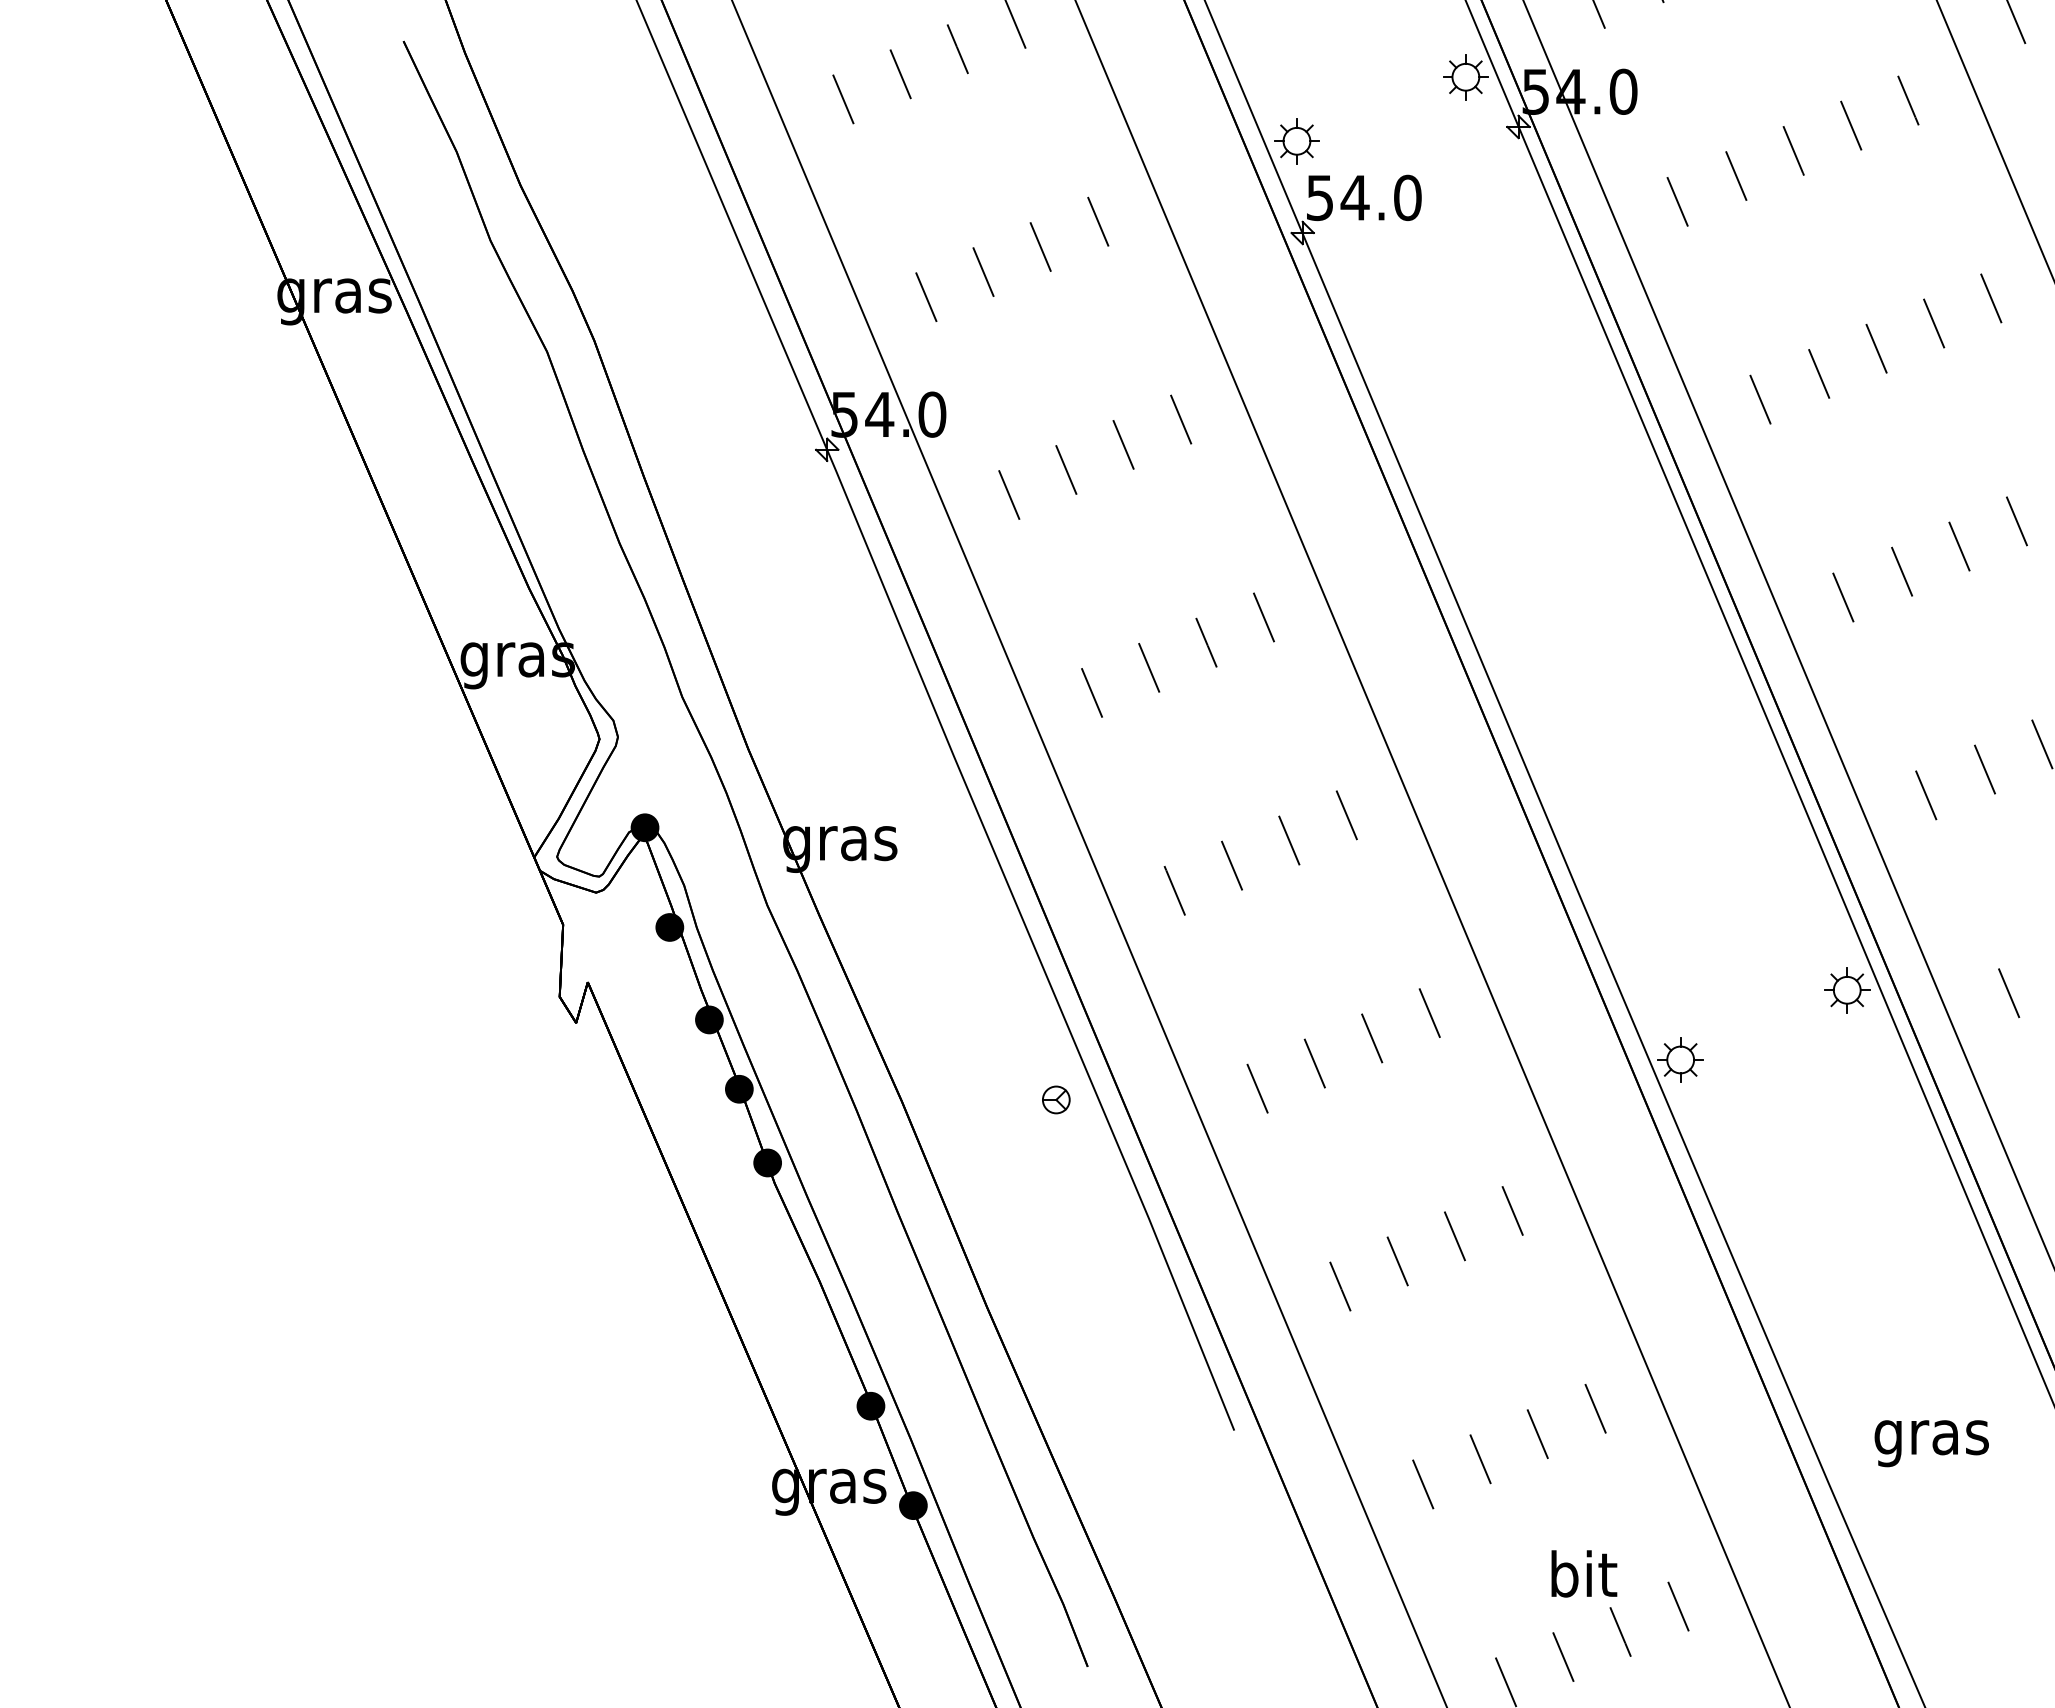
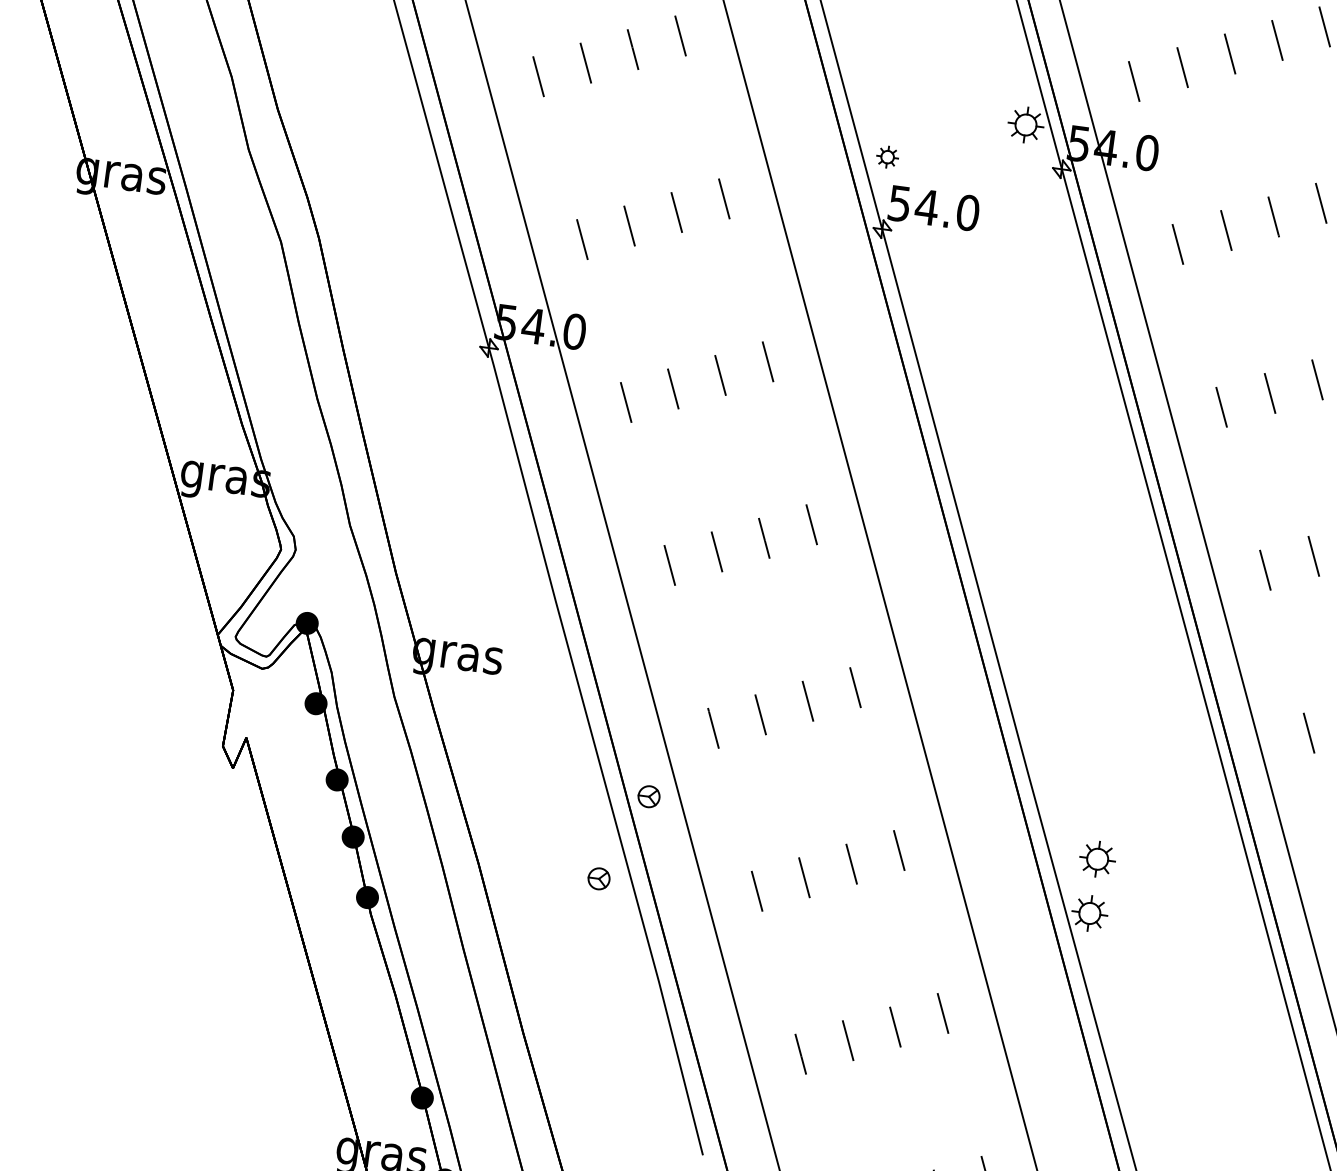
part: (1296, 141) -> (887, 157), size x0.6
part: (1105, 987) -> (649, 796), added
part: (1847, 990) -> (1097, 859), moved

